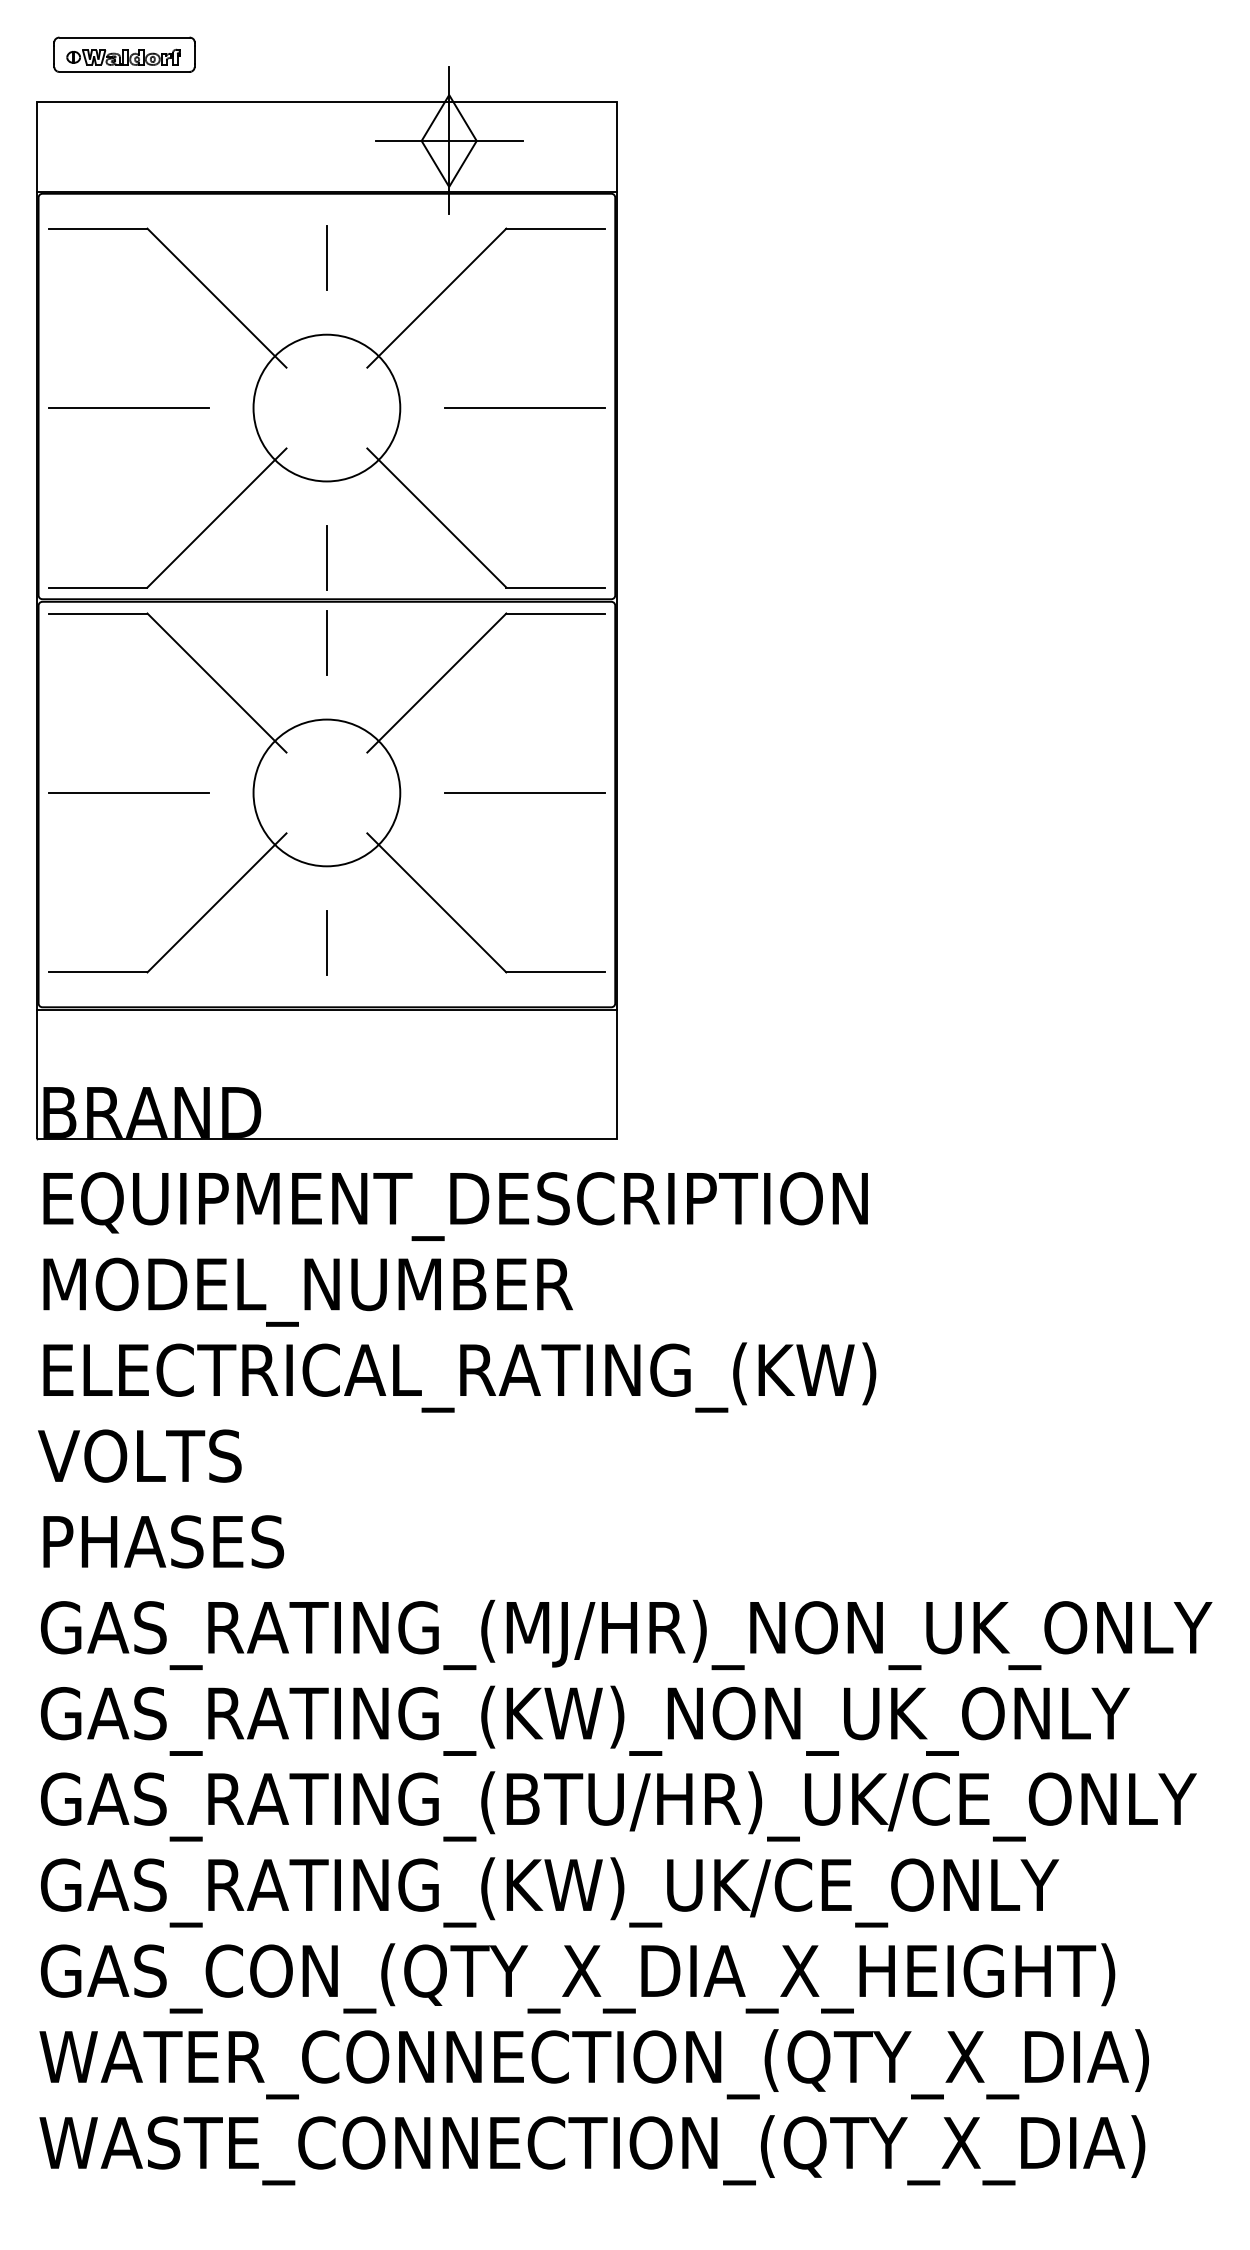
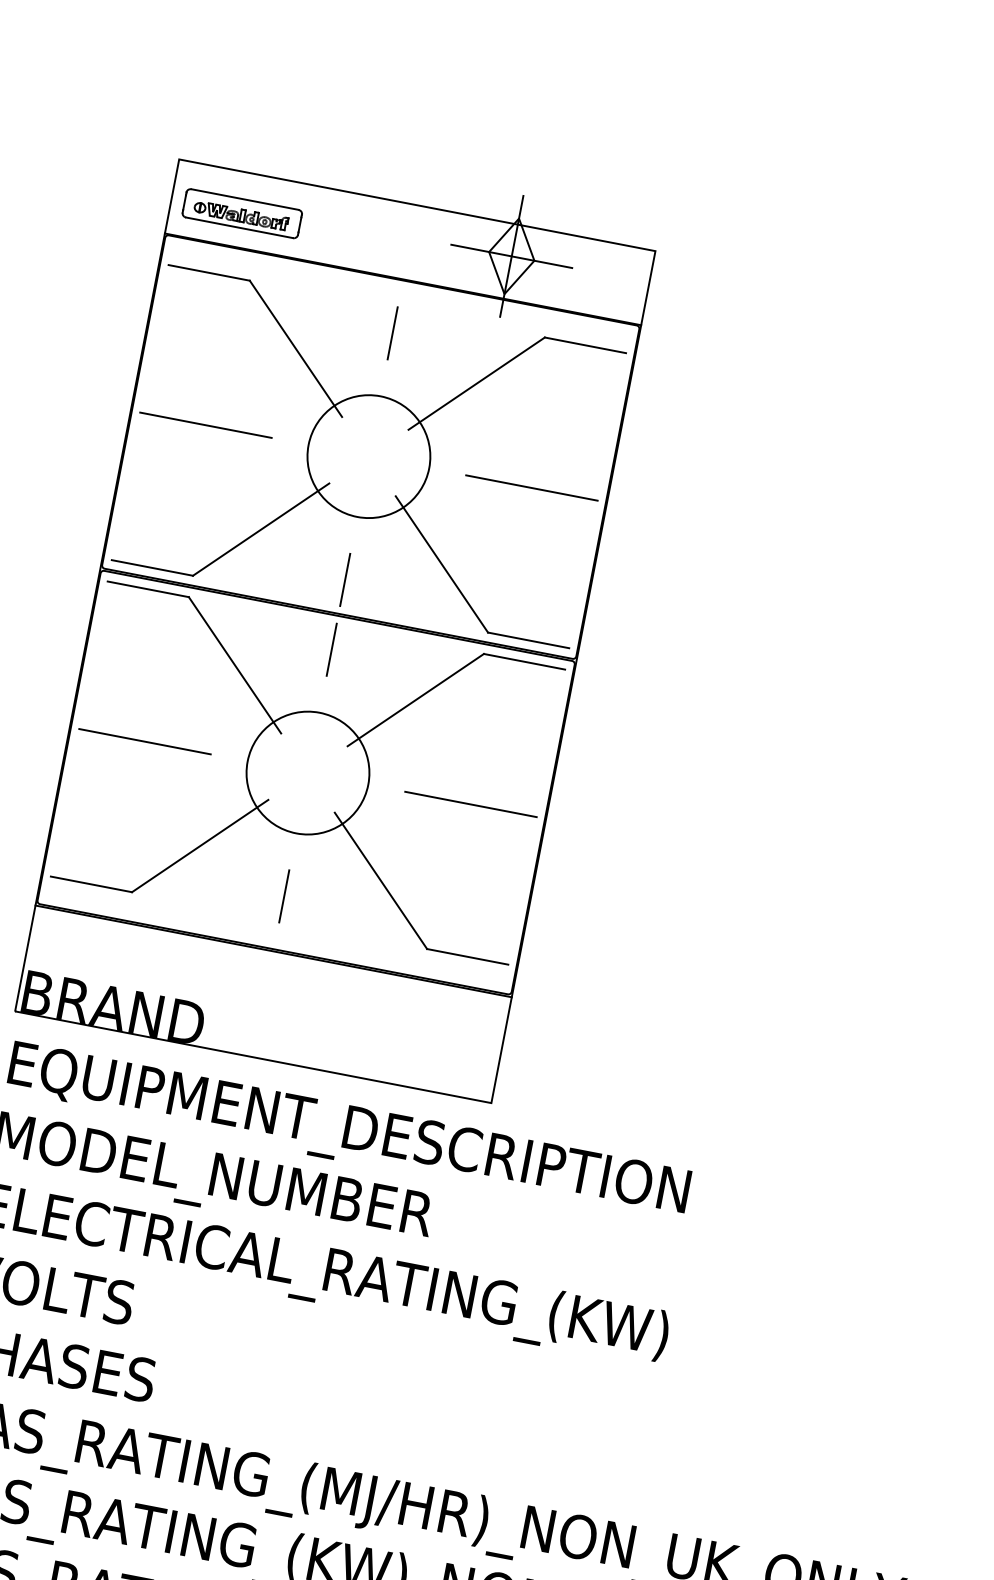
part: (124, 54) -> (242, 213), moved

